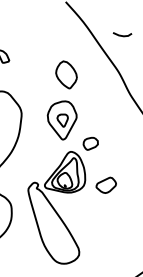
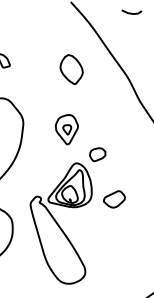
line: (122, 34) -> (131, 12), moved
part: (66, 74) -> (71, 69), moved
part: (61, 120) -> (66, 129), size x0.71

